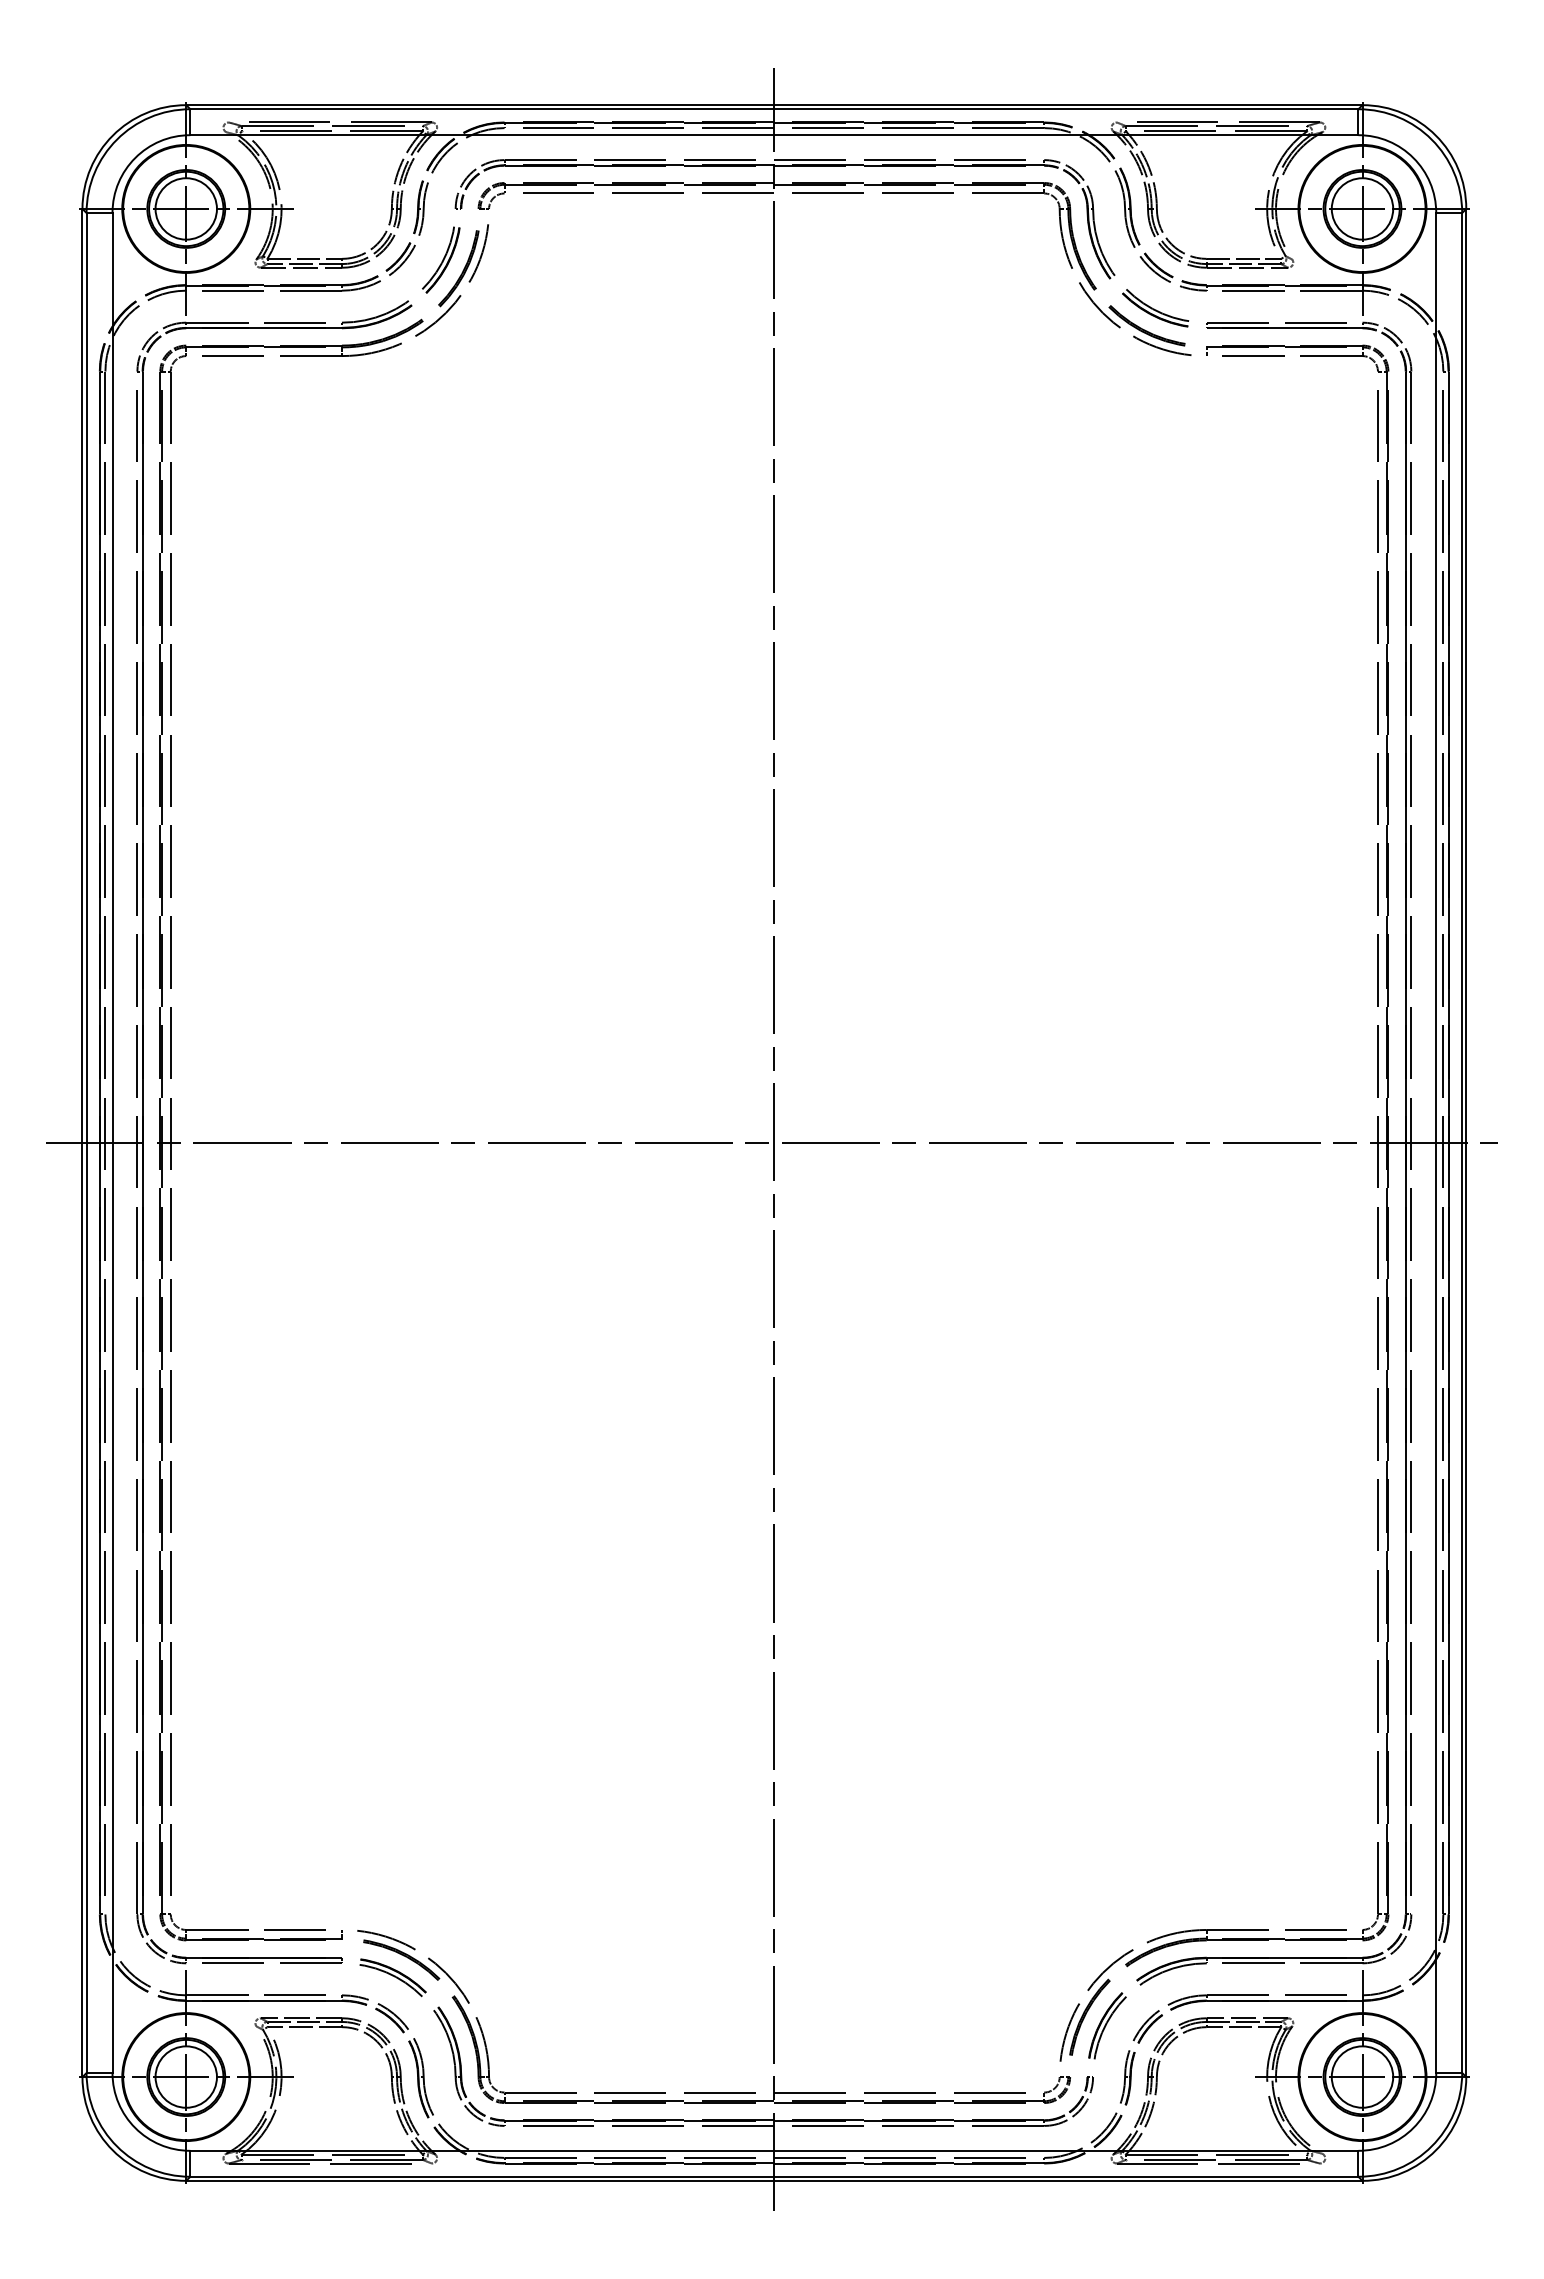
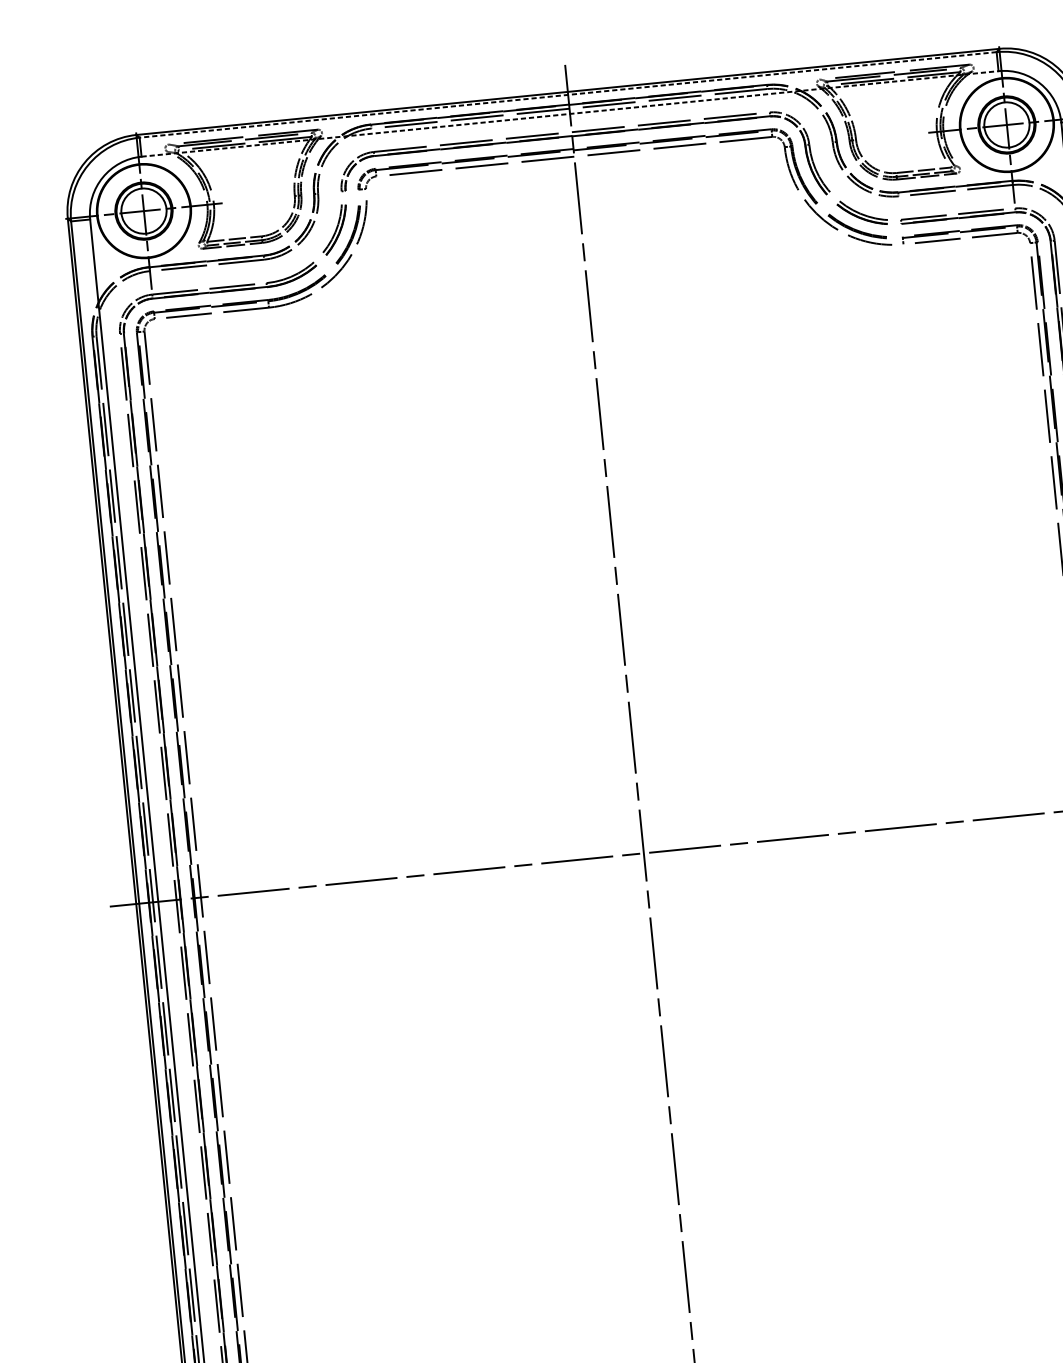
line: (773, 109) -> (567, 95), solid -> dashed
line: (774, 135) -> (570, 114), solid -> dashed

